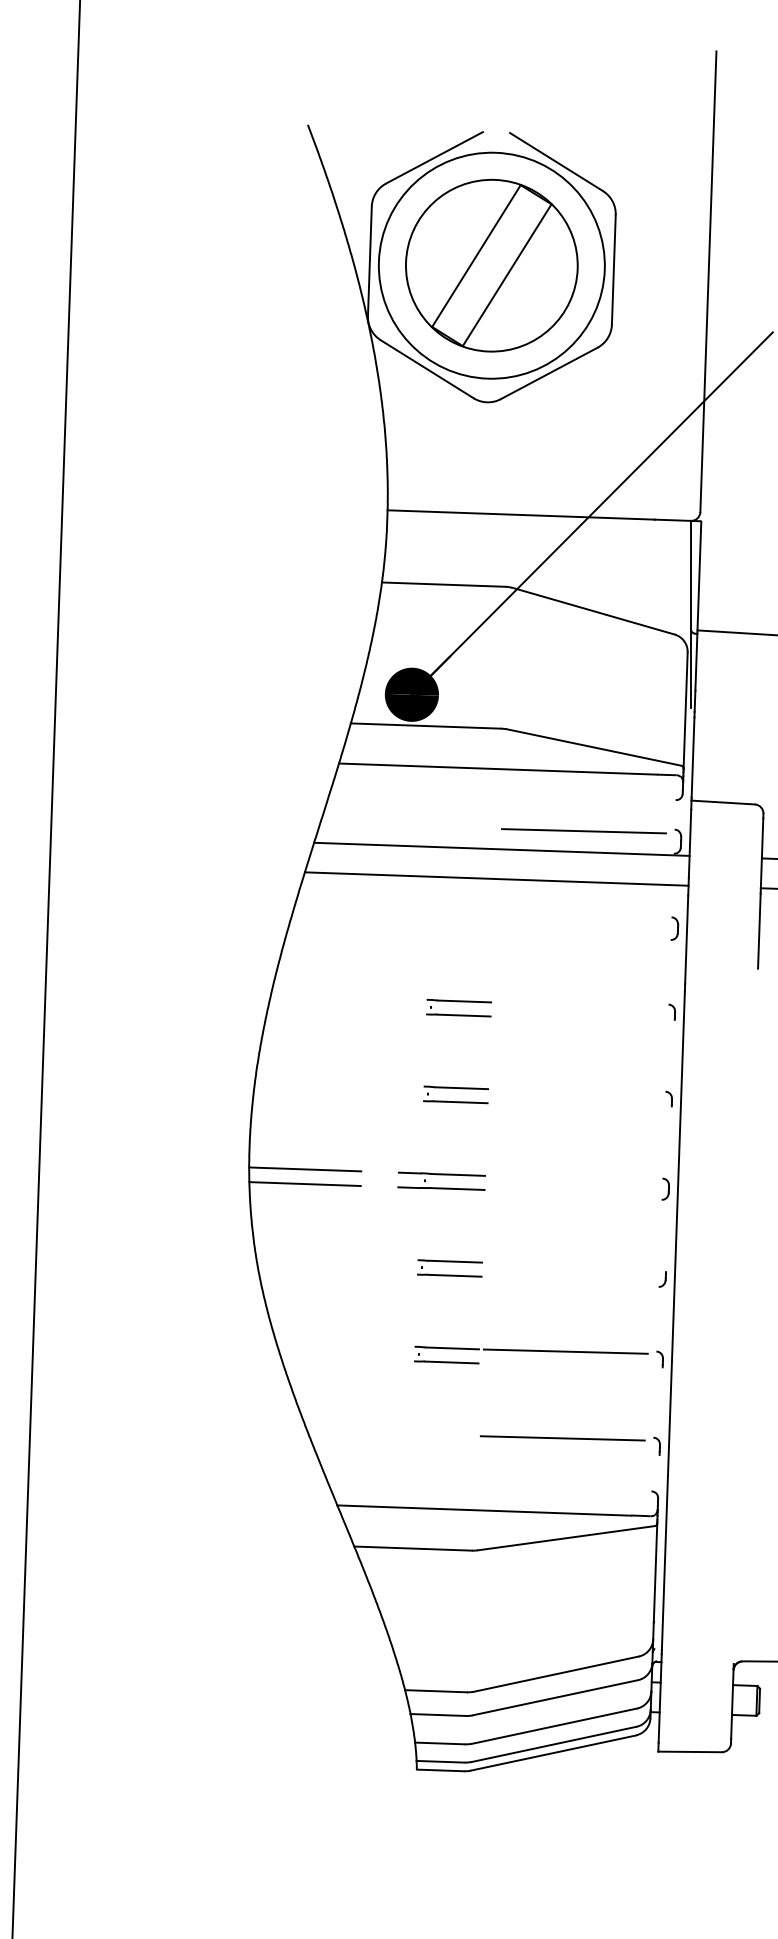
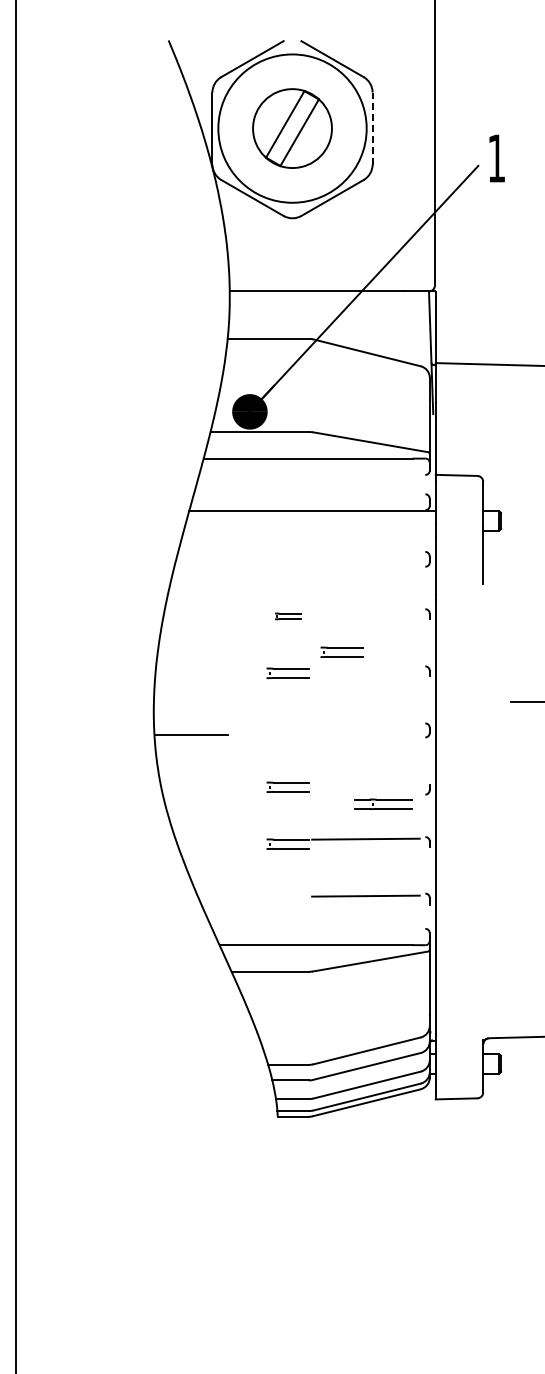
part: (491, 265) -> (292, 128), size x0.7
line: (613, 269) -> (372, 128), solid -> dashed
line: (583, 829) -> (365, 496), removed
line: (496, 878) -> (309, 530), removed
part: (458, 1008) -> (287, 616), size x0.6
part: (538, 1064) -> (341, 651), added
line: (304, 1169) -> (190, 725), removed
part: (441, 1180) -> (383, 803), moved

